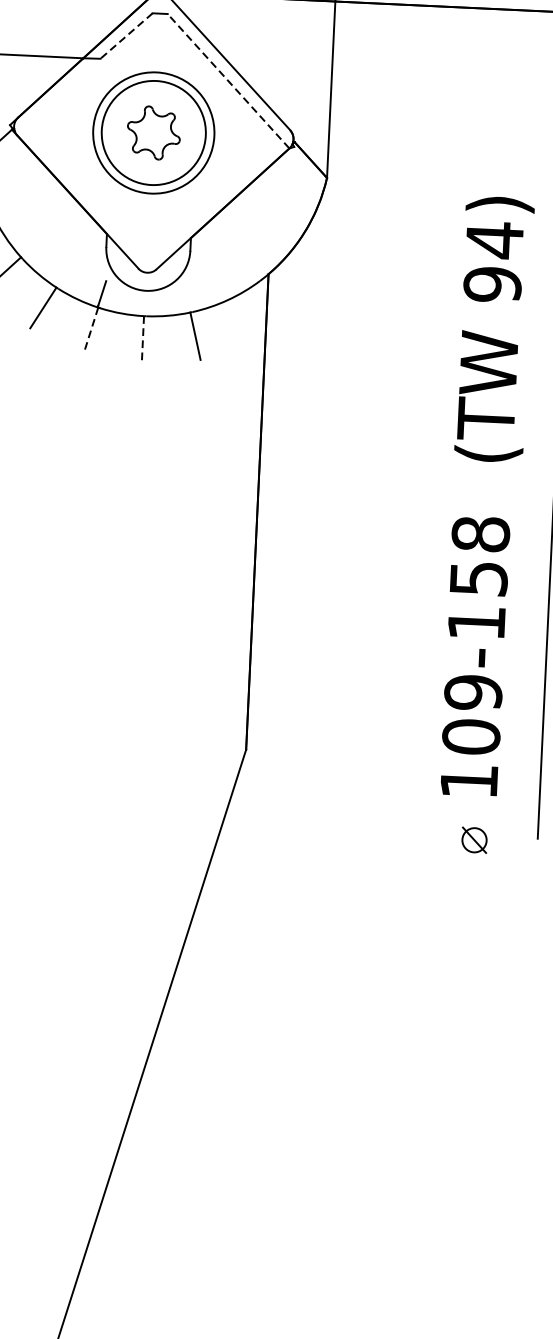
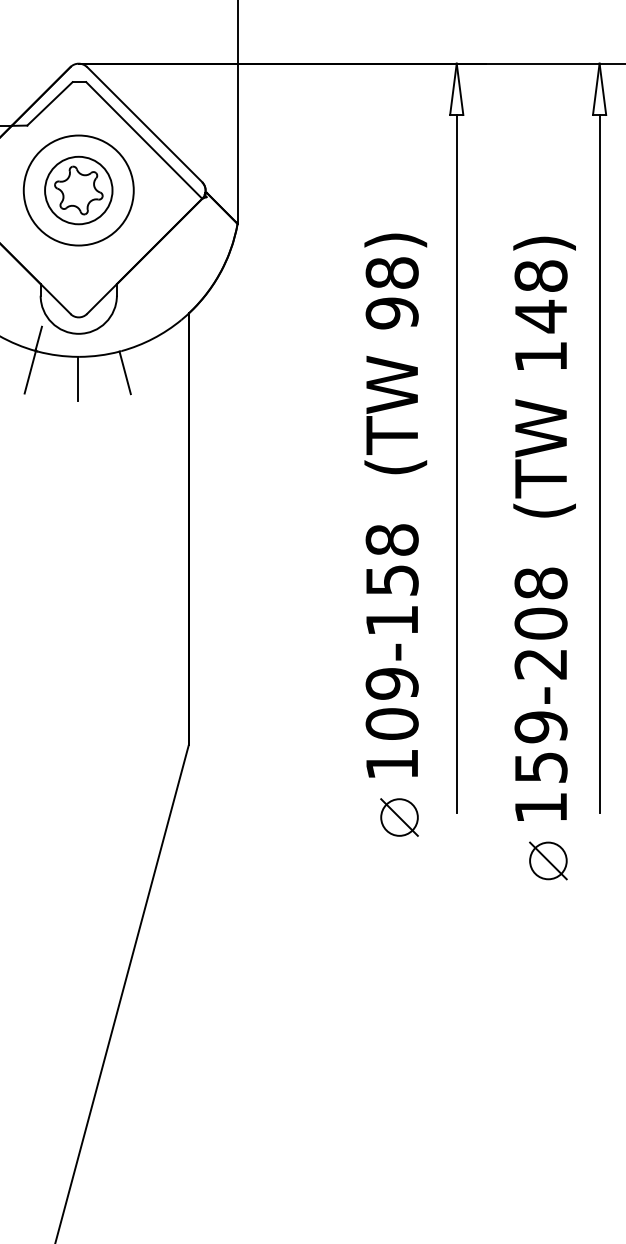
line: (126, 36) -> (49, 104), dashed -> solid
line: (227, 81) -> (143, 140), dashed -> solid
circle: (153, 132) -> (78, 190), size x0.71
text: (493, 240) -> (391, 273), 94) -> 98)
line: (91, 330) -> (30, 372), dashed -> solid
line: (142, 339) -> (77, 378), dashed -> solid
part: (474, 840) -> (399, 817), size x1.67

